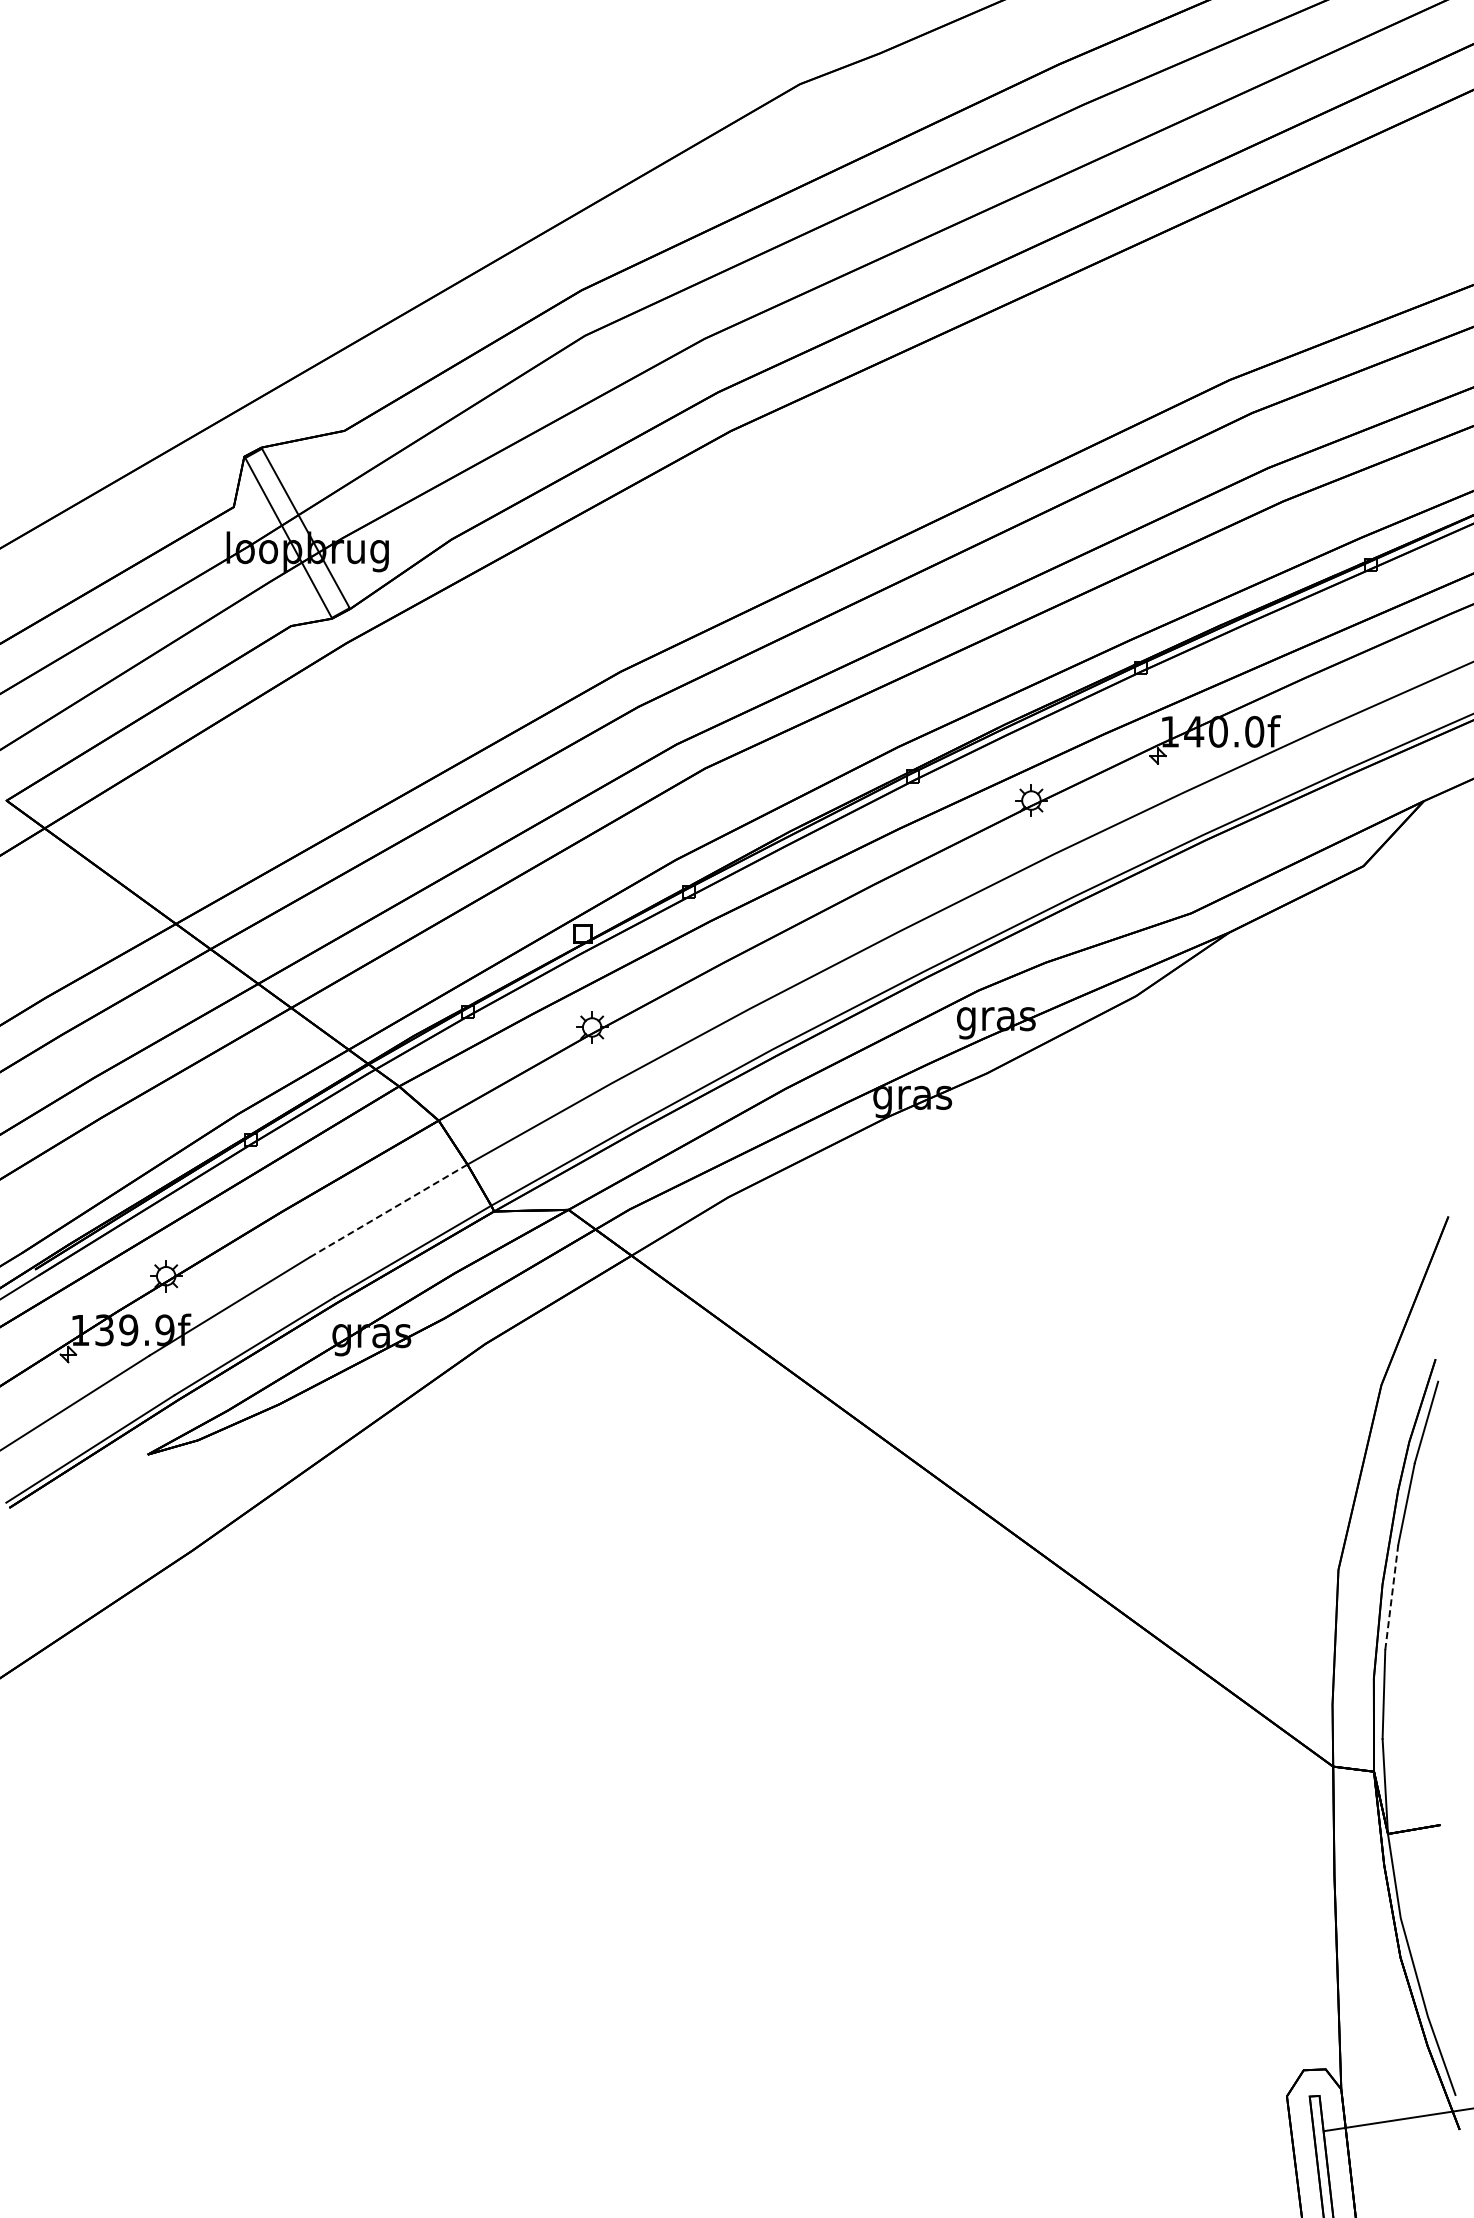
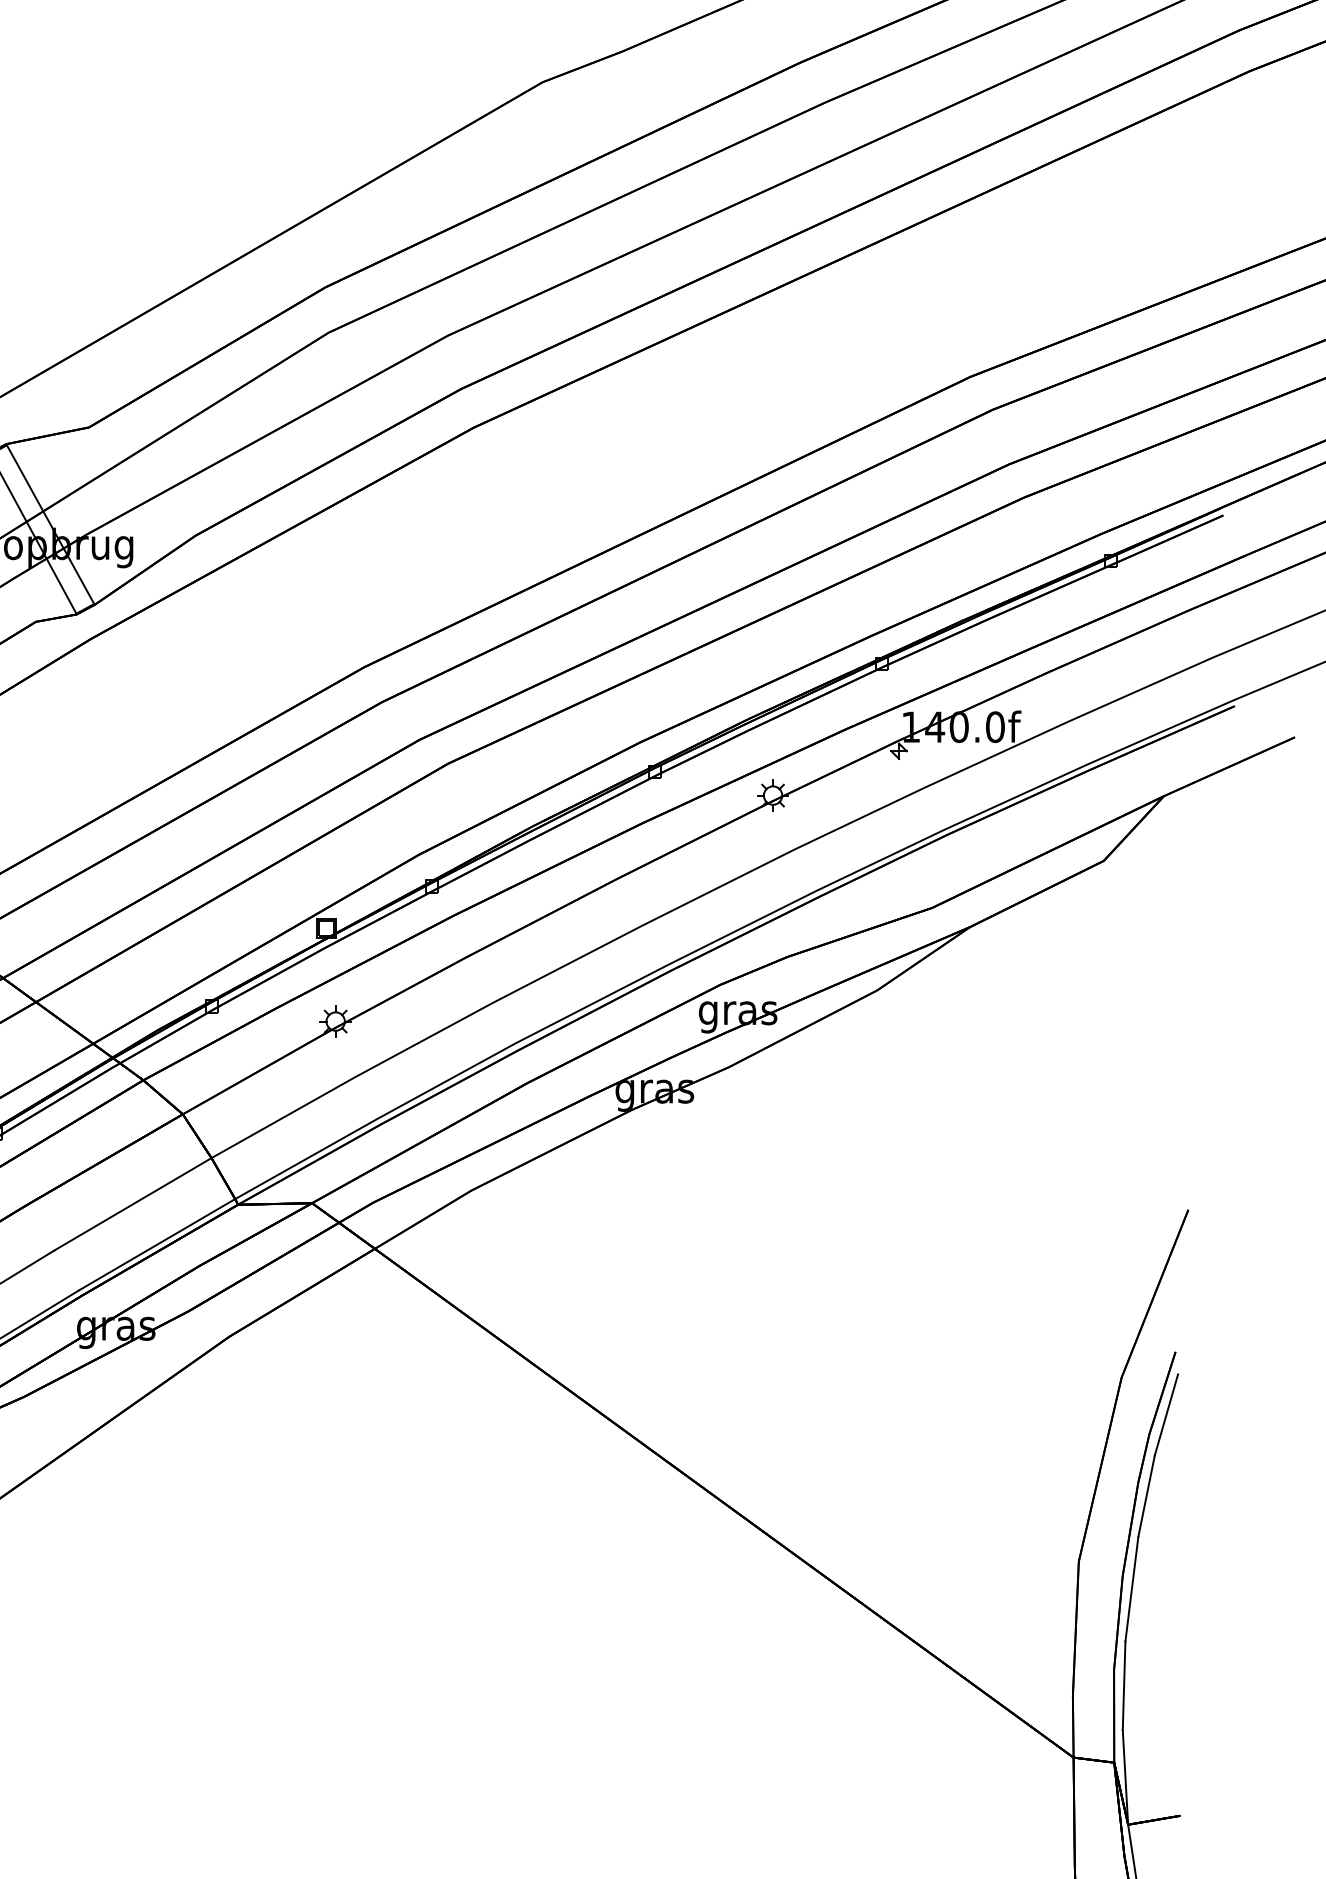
line: (388, 1211) -> (132, 1204), dashed -> solid
line: (1391, 1597) -> (1131, 1589), dashed -> solid

